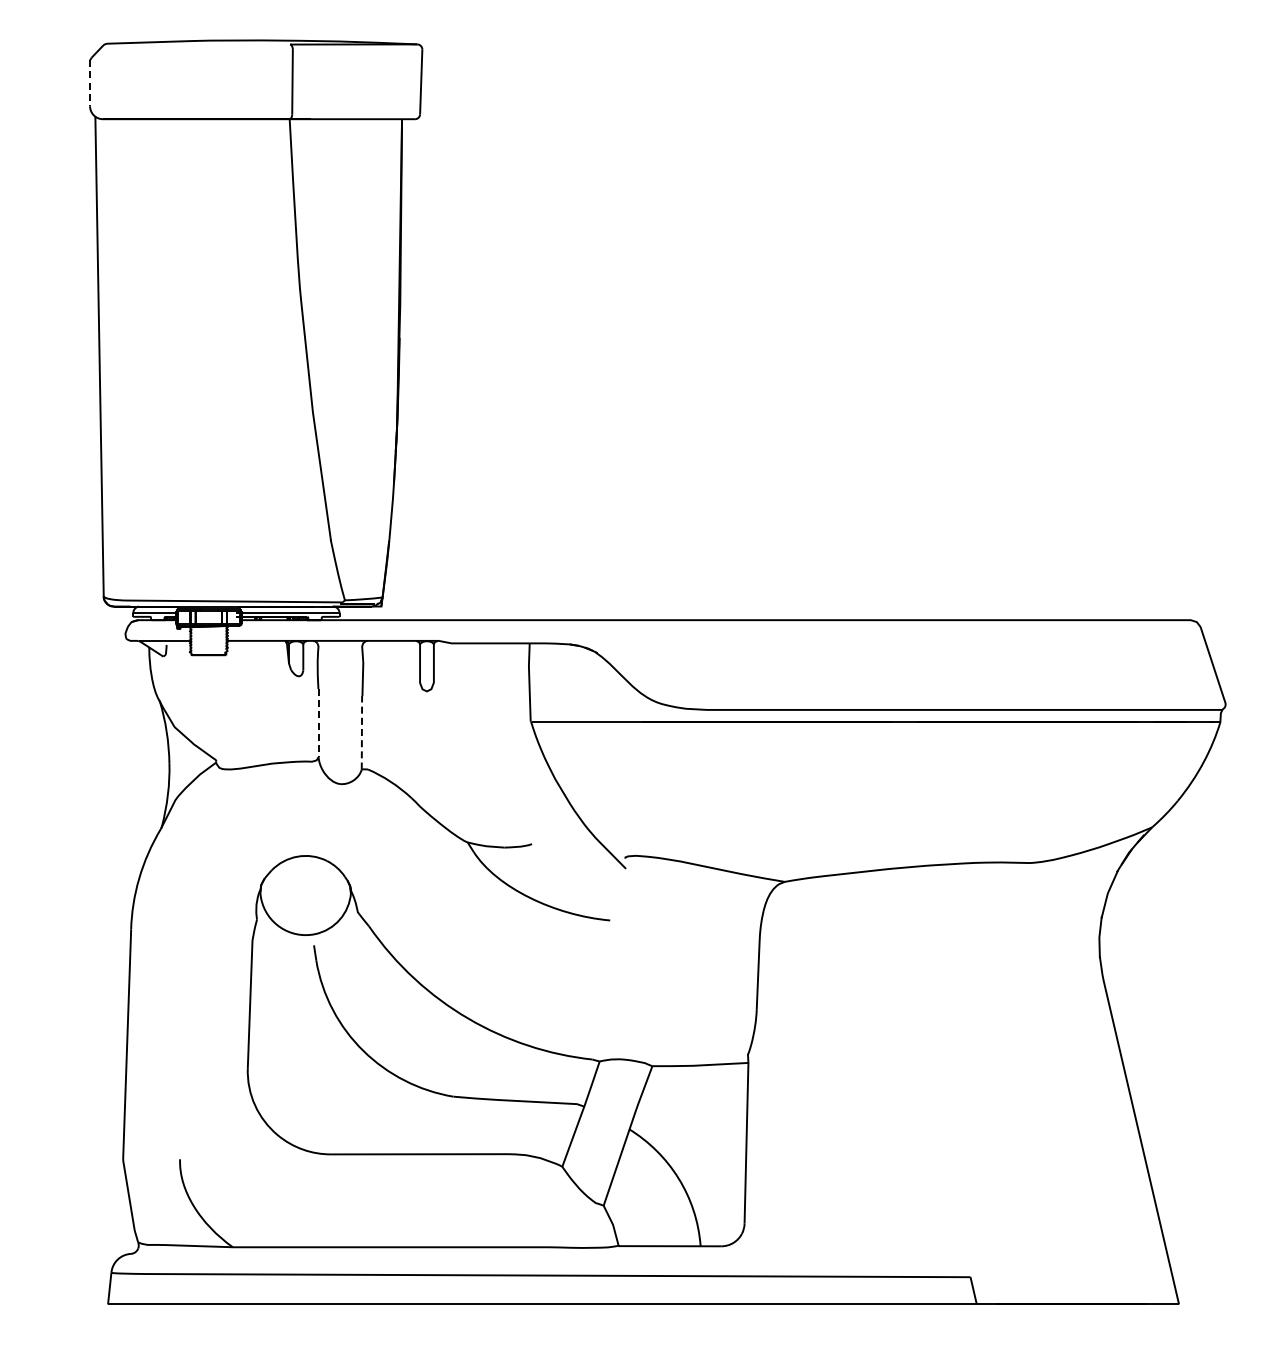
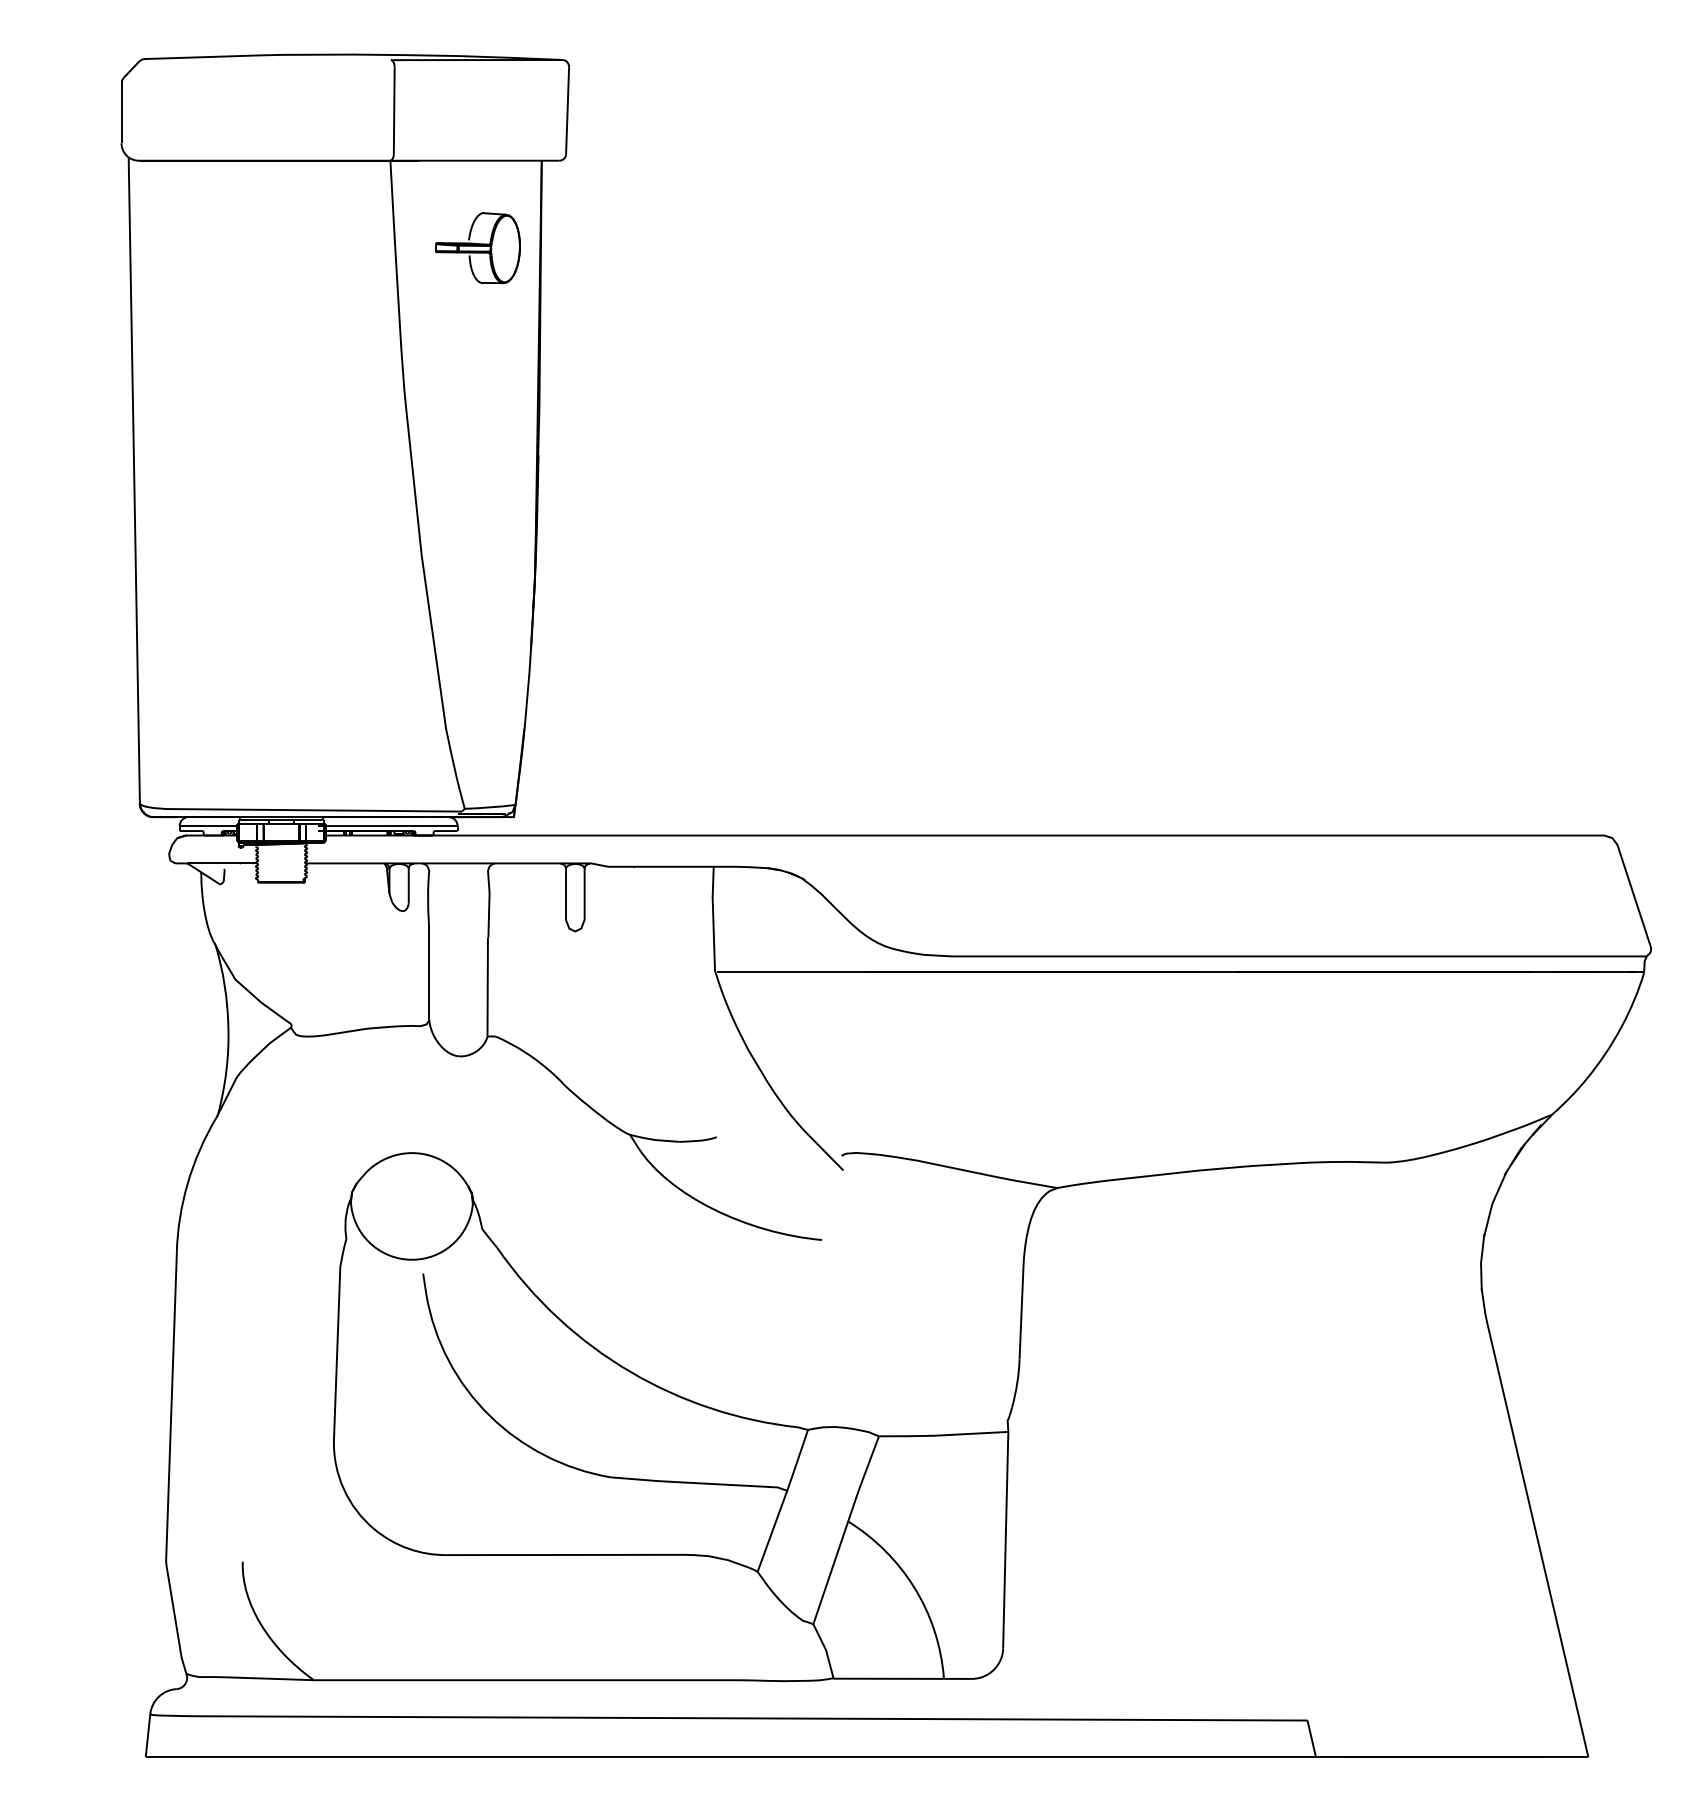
line: (90, 83) -> (122, 112), dashed -> solid
part: (354, 184) -> (477, 248), added
line: (318, 723) -> (429, 974), dashed -> solid
line: (361, 732) -> (487, 986), dashed -> solid

